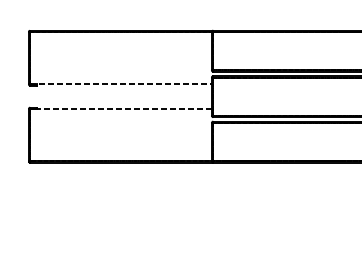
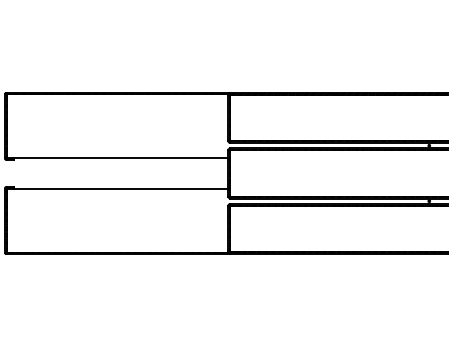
line: (121, 84) -> (117, 158), dashed -> solid
line: (121, 108) -> (117, 188), dashed -> solid

